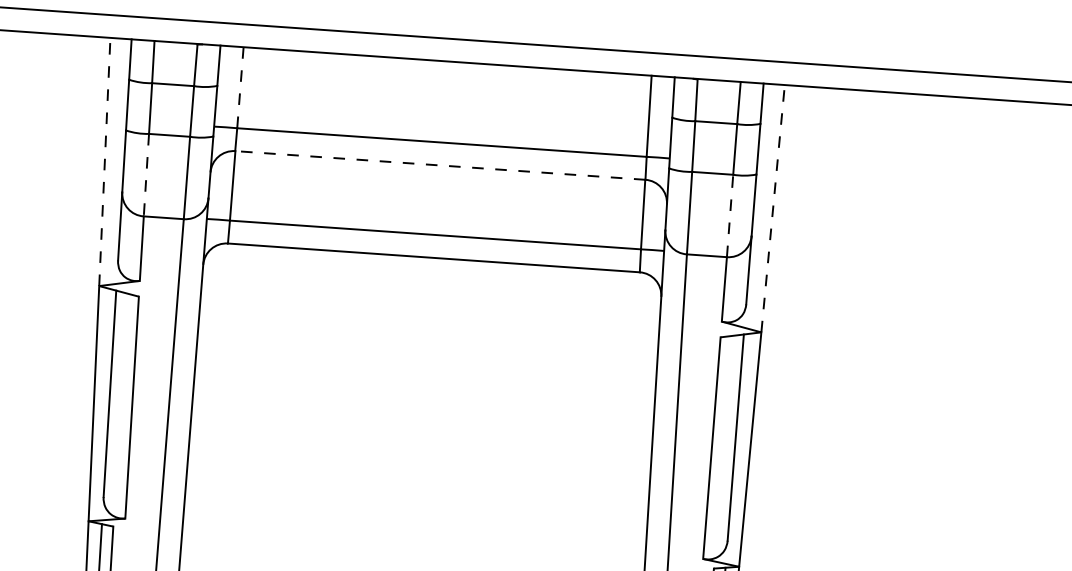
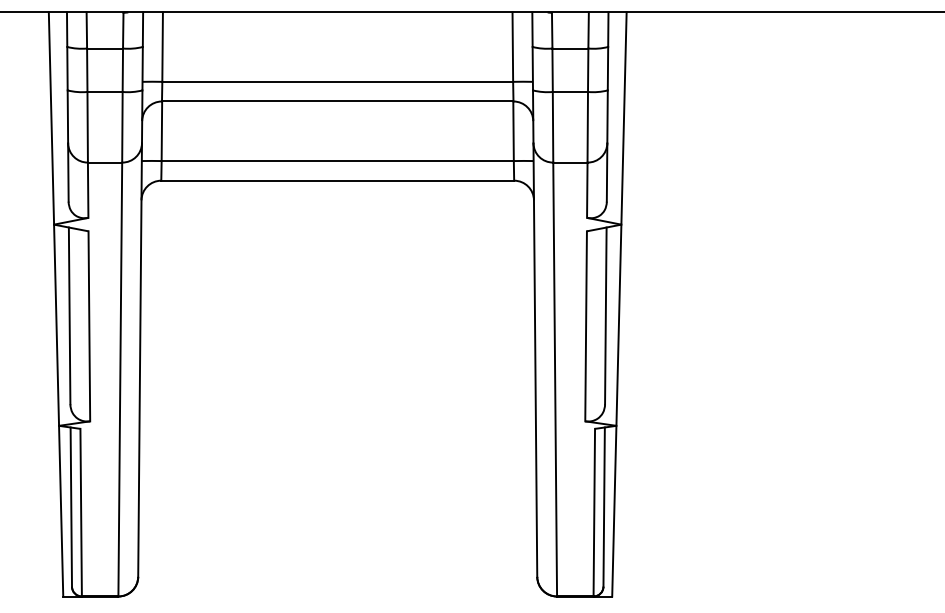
line: (240, 88) -> (162, 47), dashed -> solid
line: (104, 161) -> (51, 118), dashed -> solid
line: (440, 165) -> (337, 101), dashed -> solid
line: (146, 175) -> (87, 127), dashed -> solid
line: (773, 208) -> (624, 118), dashed -> solid
line: (729, 215) -> (587, 126), dashed -> solid

